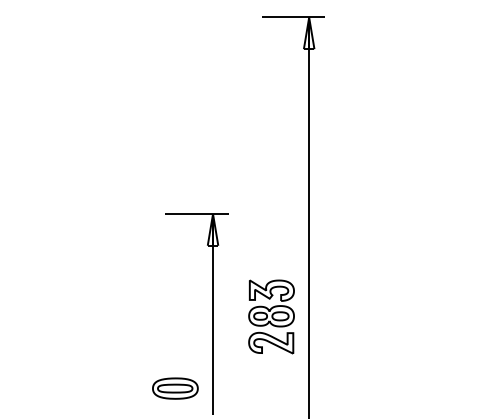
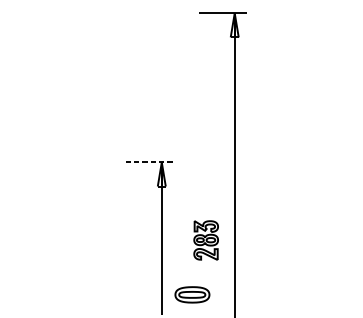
line: (197, 214) -> (150, 162), solid -> dashed
part: (271, 316) -> (206, 240), size x0.7
part: (175, 388) -> (192, 294), moved

